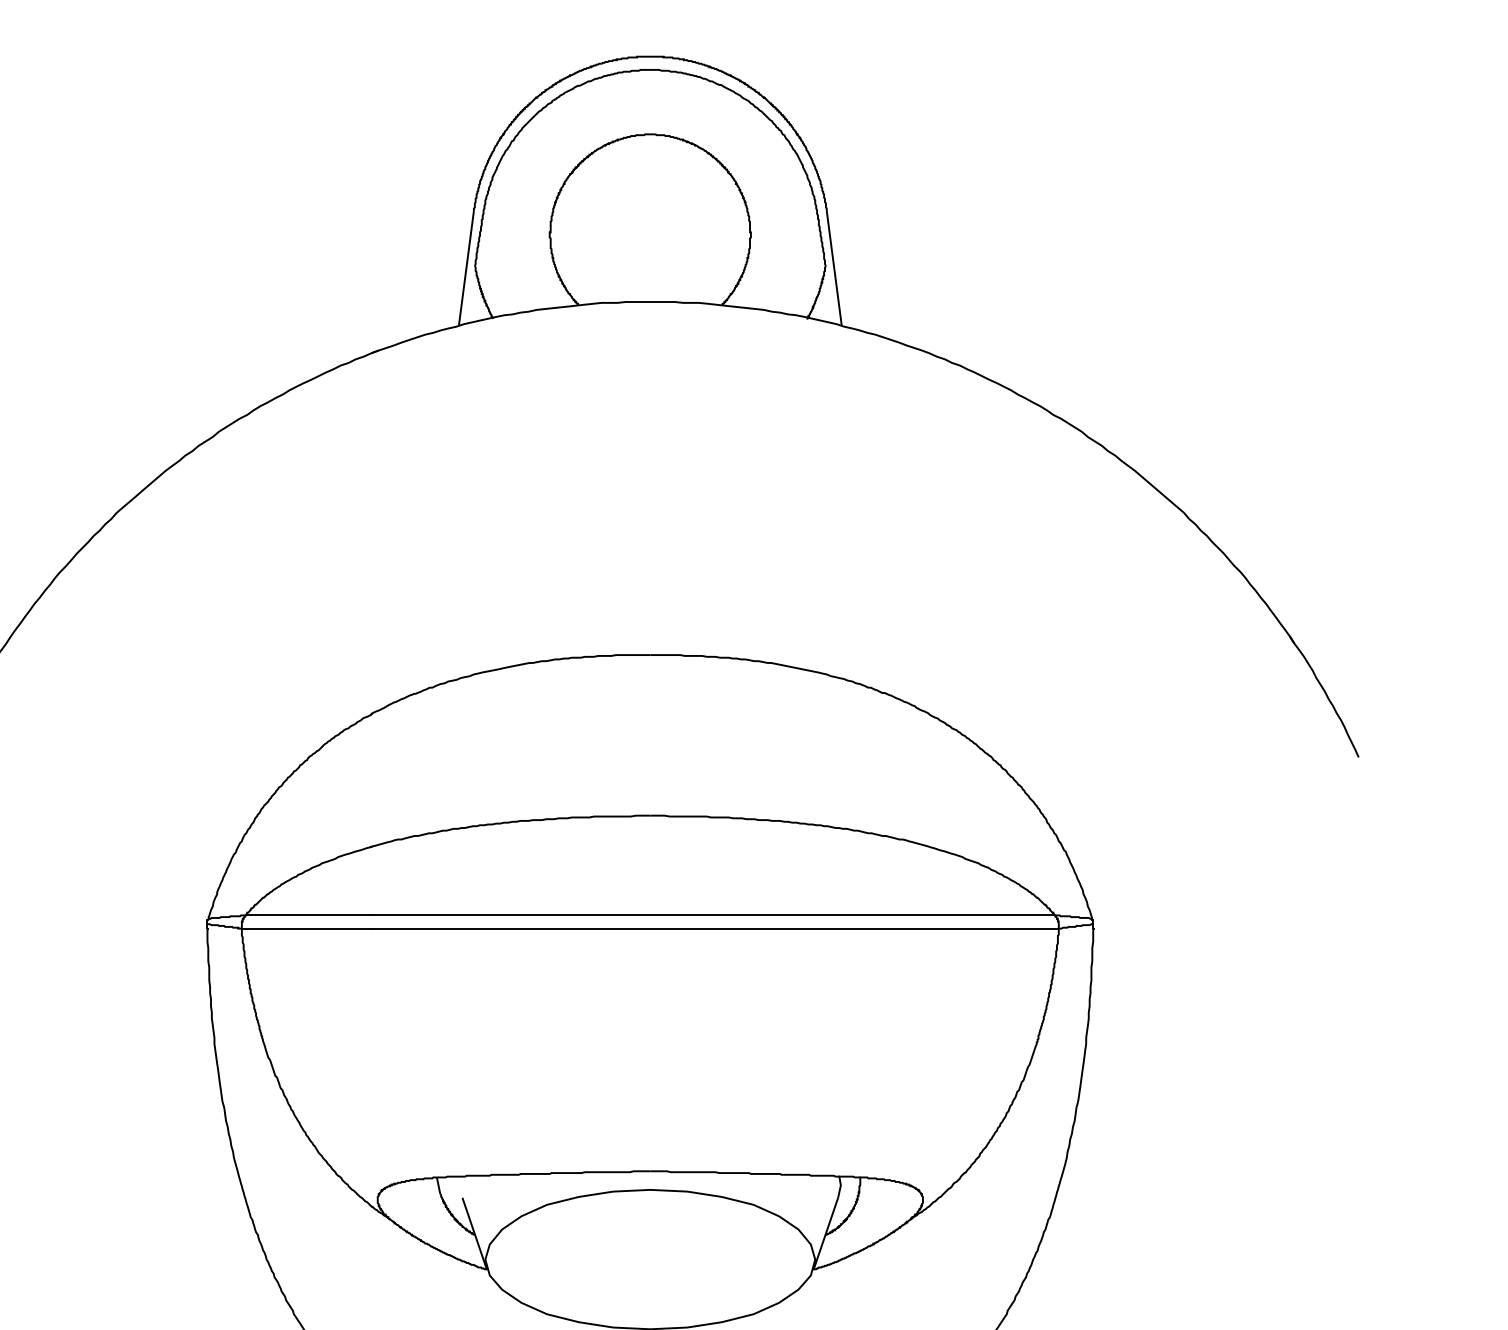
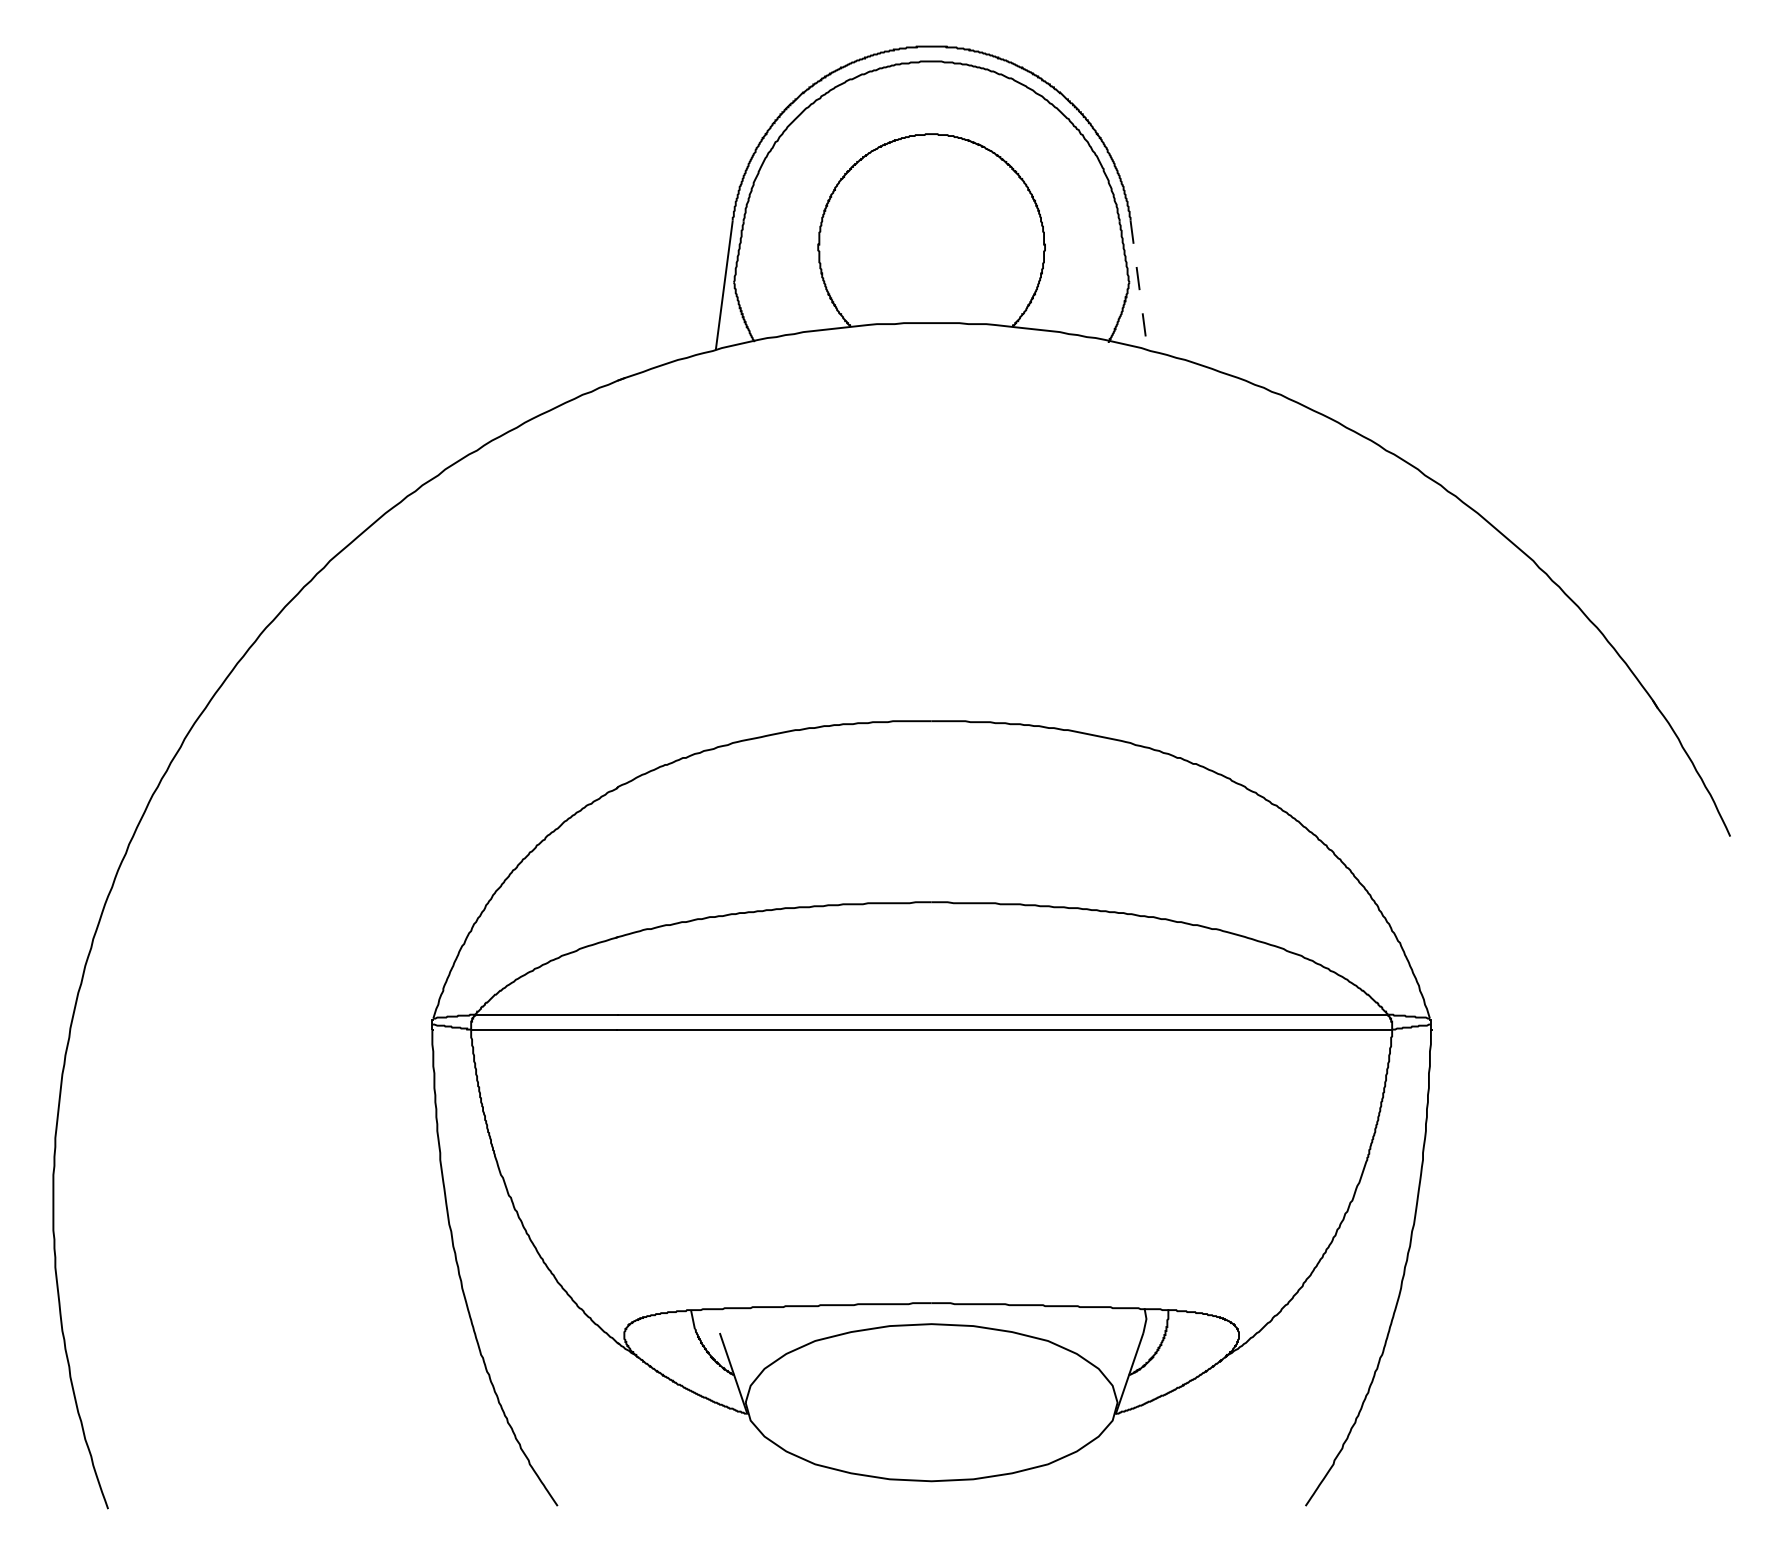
line: (834, 268) -> (1139, 285), solid -> dashed

